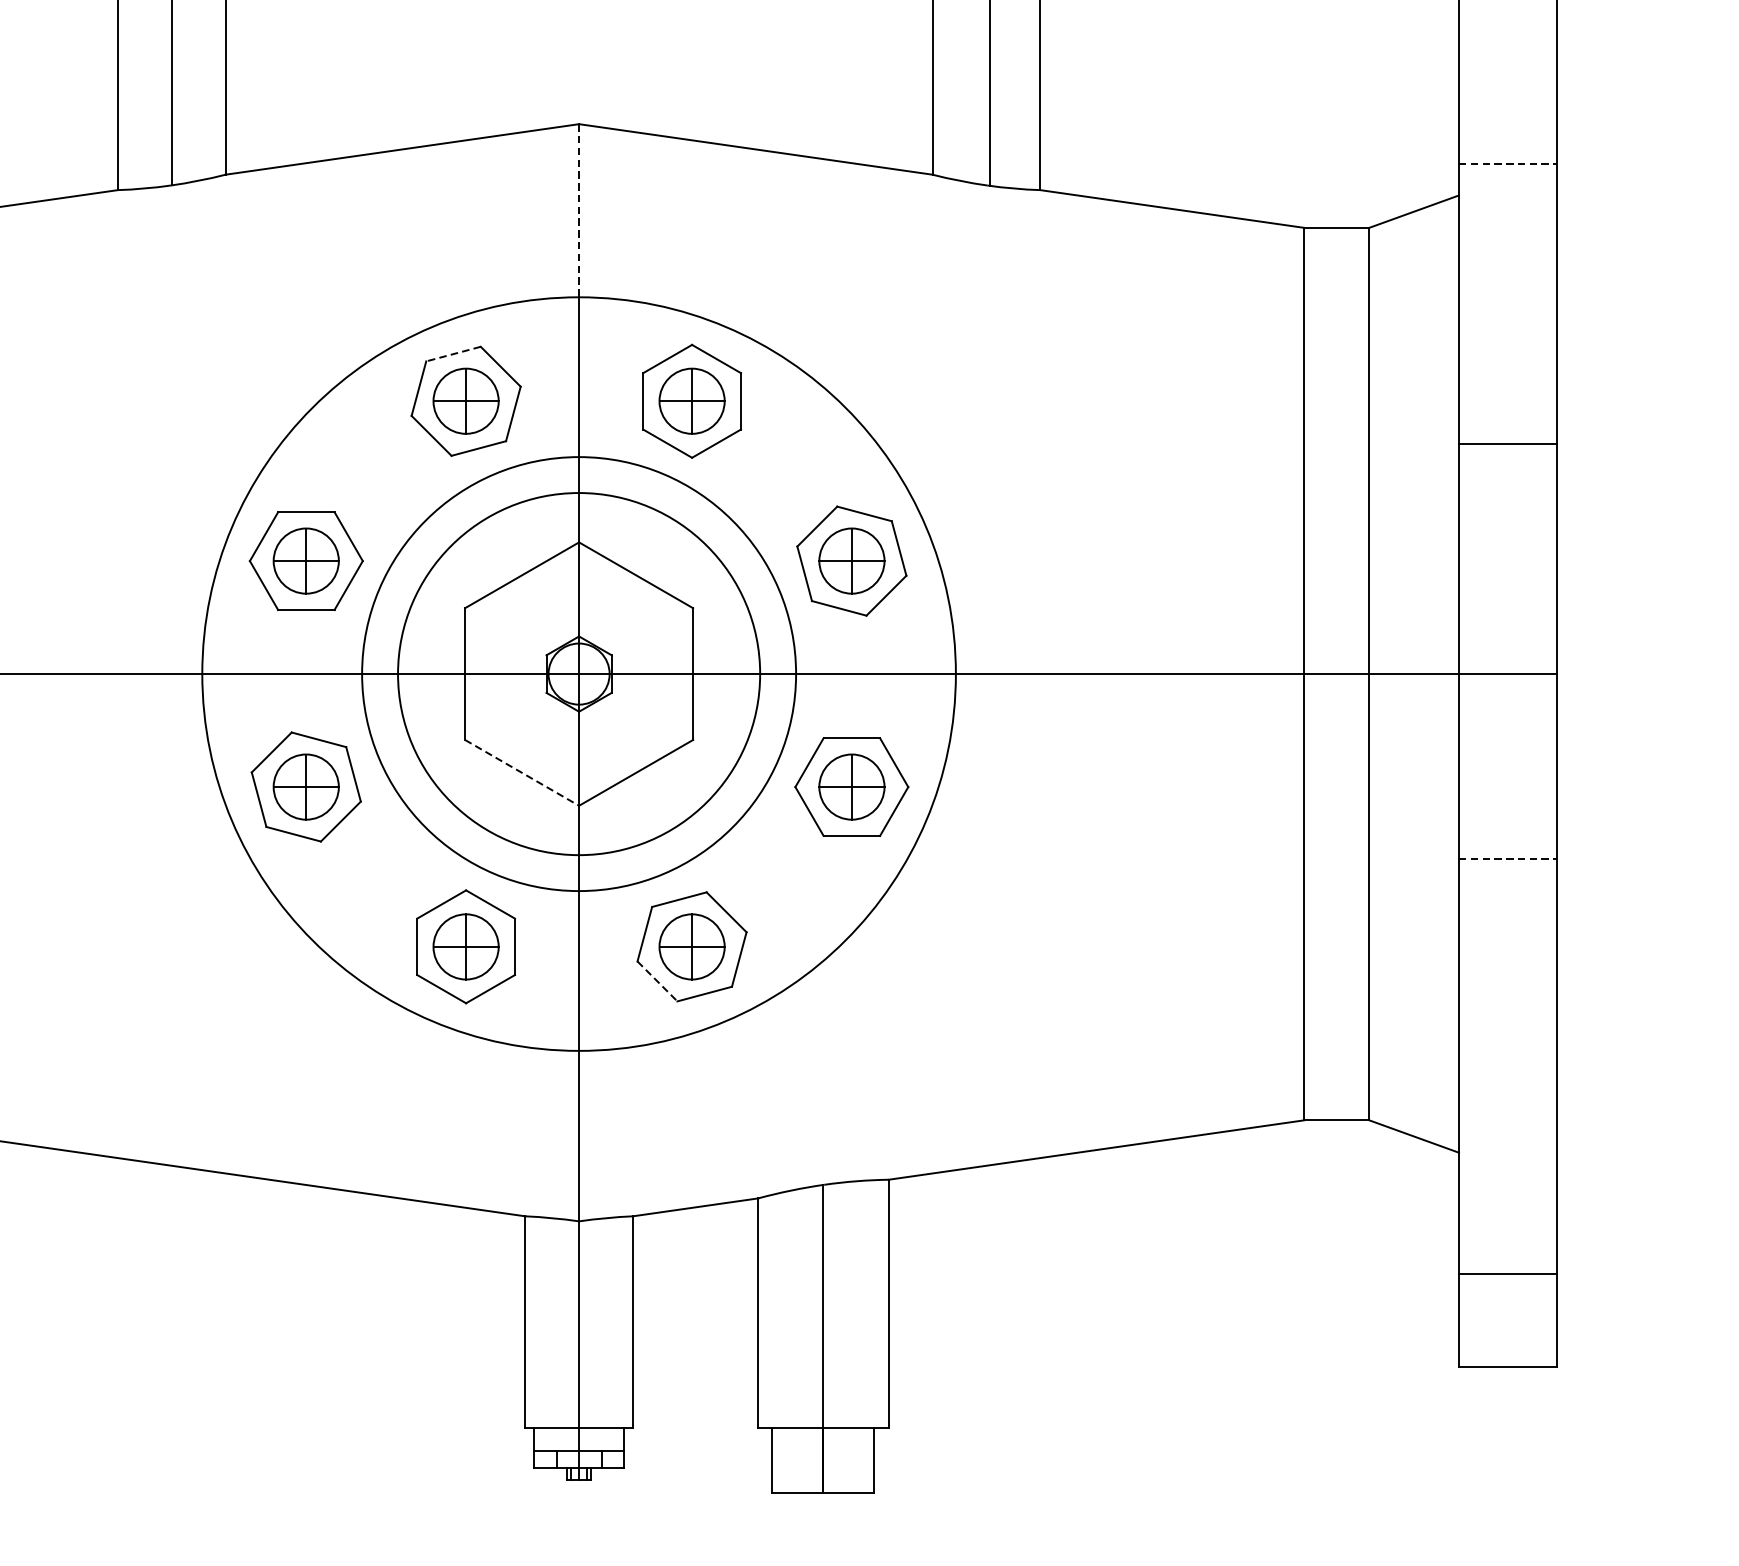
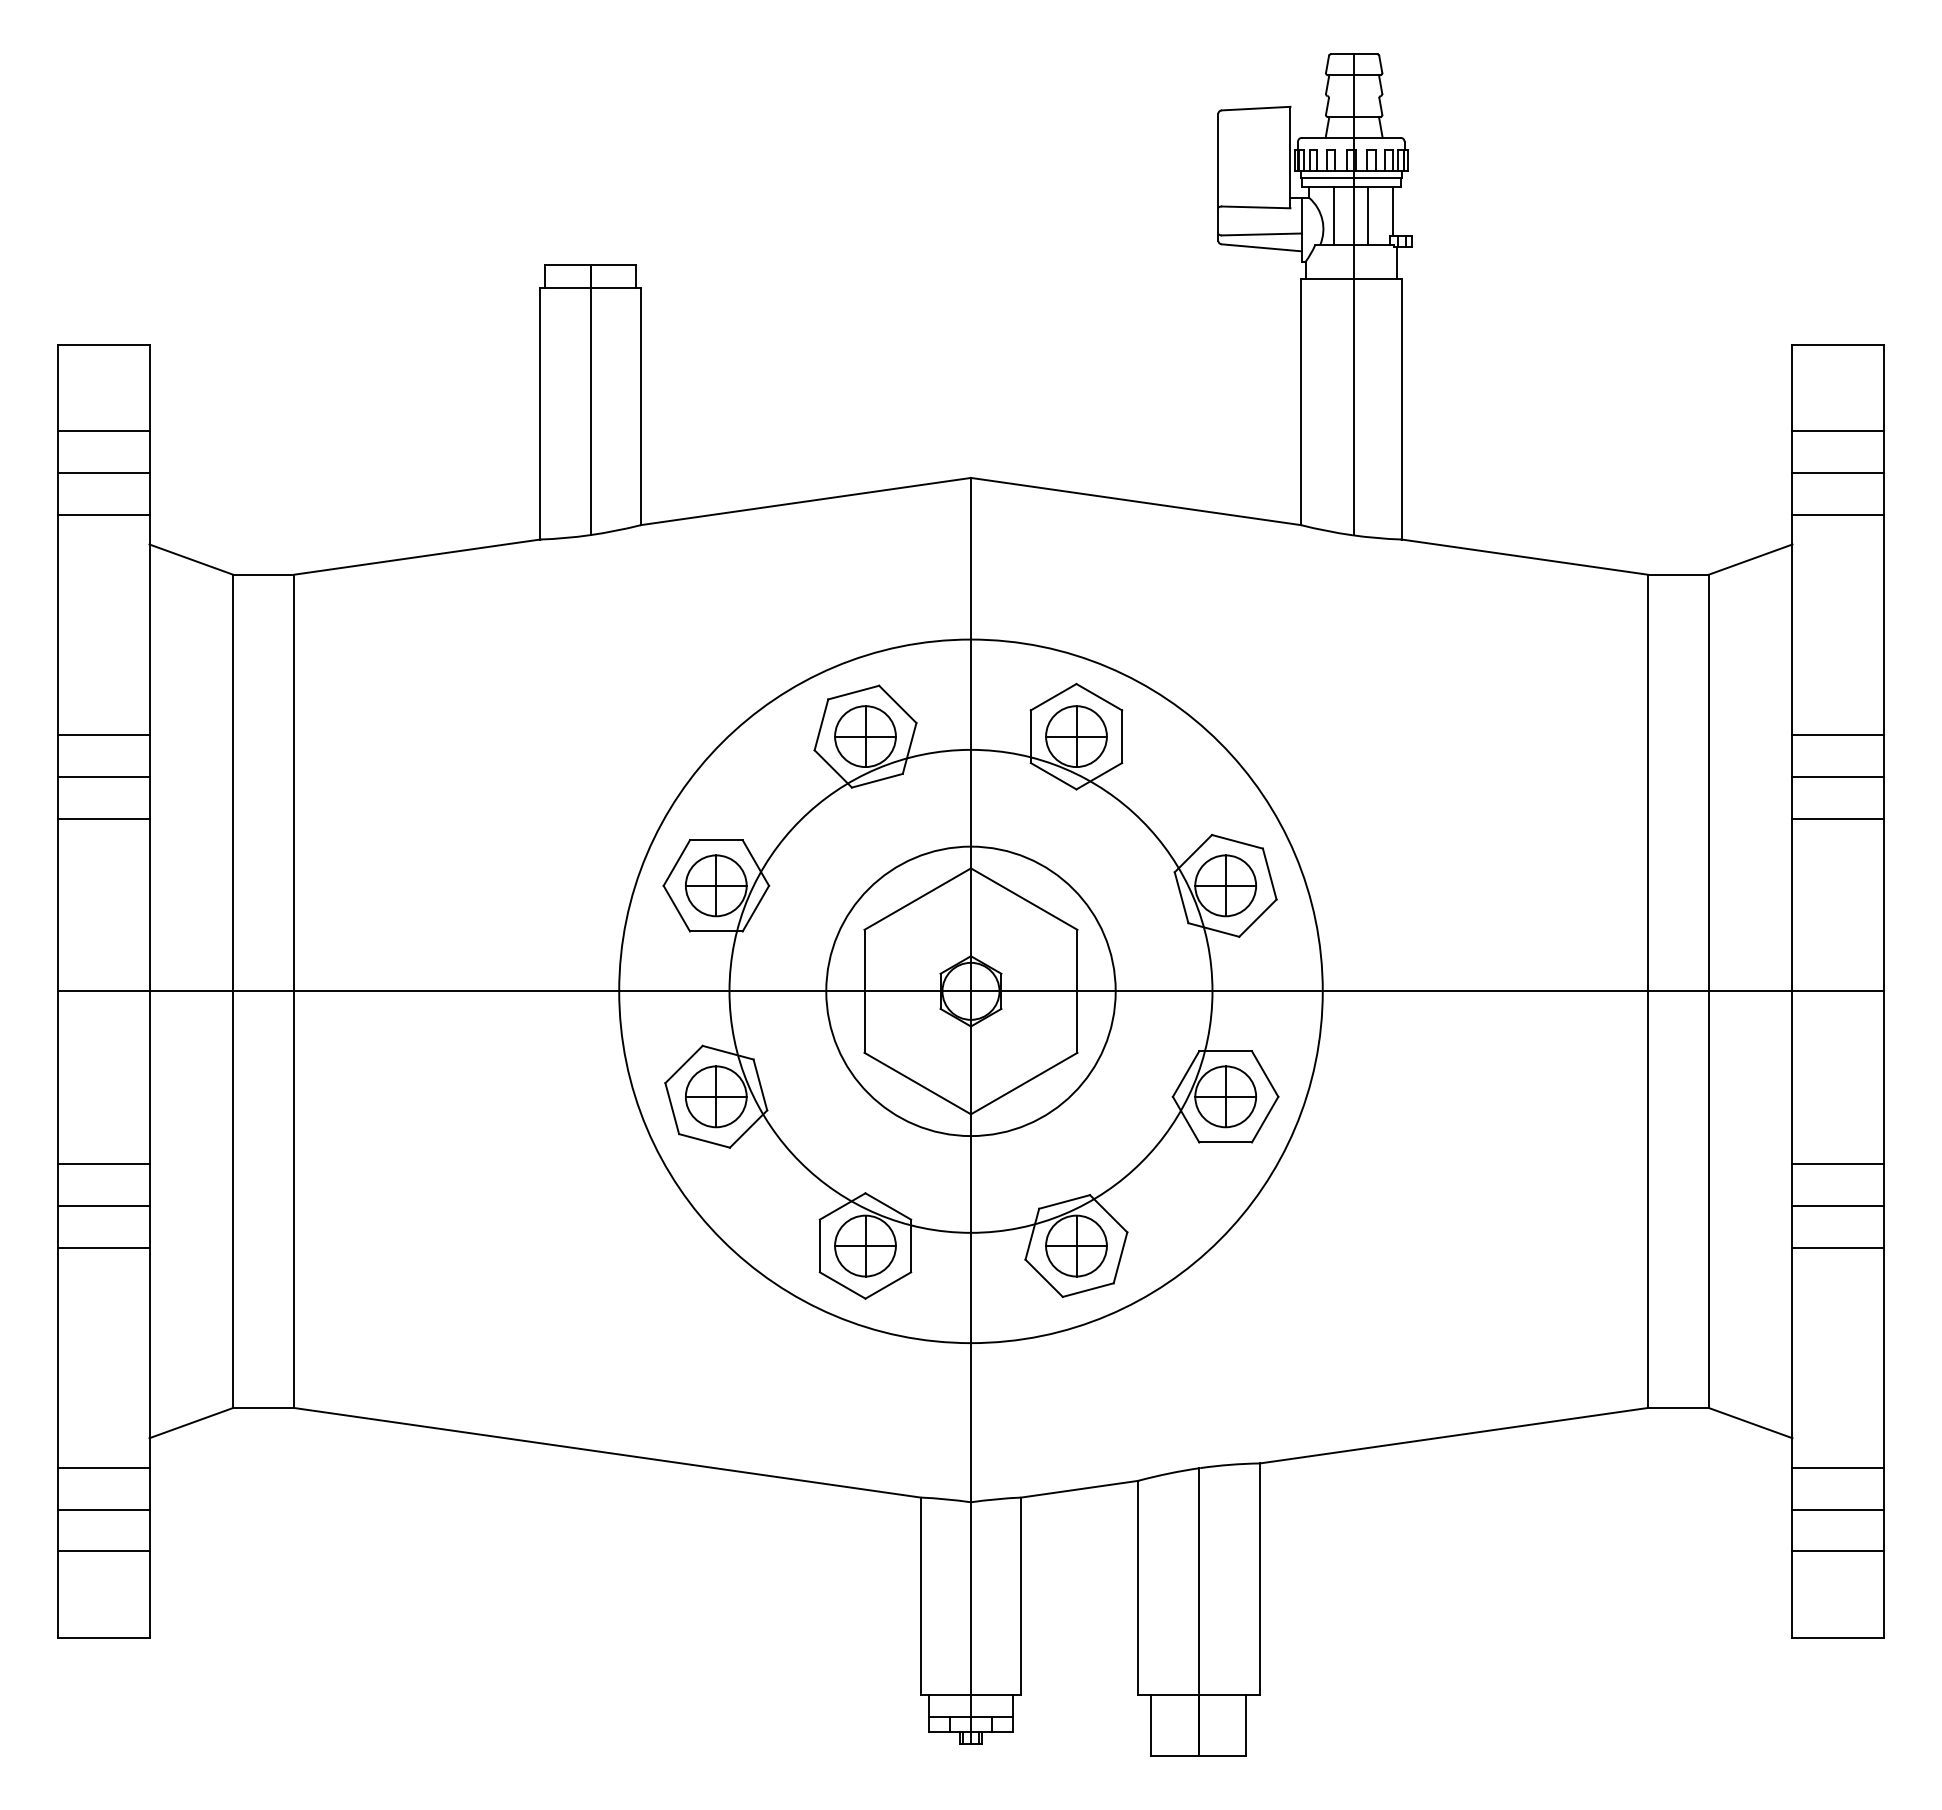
line: (1507, 74) -> (1837, 431), added
line: (1507, 119) -> (1837, 473), added
line: (1508, 163) -> (1838, 514), dashed -> solid
line: (579, 210) -> (971, 558), dashed -> solid
line: (453, 353) -> (853, 692), dashed -> solid
line: (1507, 398) -> (1837, 734), added
line: (1507, 488) -> (1837, 818), added
circle: (578, 673) -> (970, 990), size x1.43
circle: (578, 674) -> (970, 991), size x0.71
line: (522, 772) -> (918, 1083), dashed -> solid
line: (1508, 859) -> (1838, 1164), dashed -> solid
line: (1507, 904) -> (1837, 1206), added
line: (1507, 948) -> (1837, 1247), added
line: (657, 981) -> (1044, 1278), dashed -> solid
line: (1507, 1184) -> (1837, 1467), added
line: (1507, 1229) -> (1837, 1509), added

